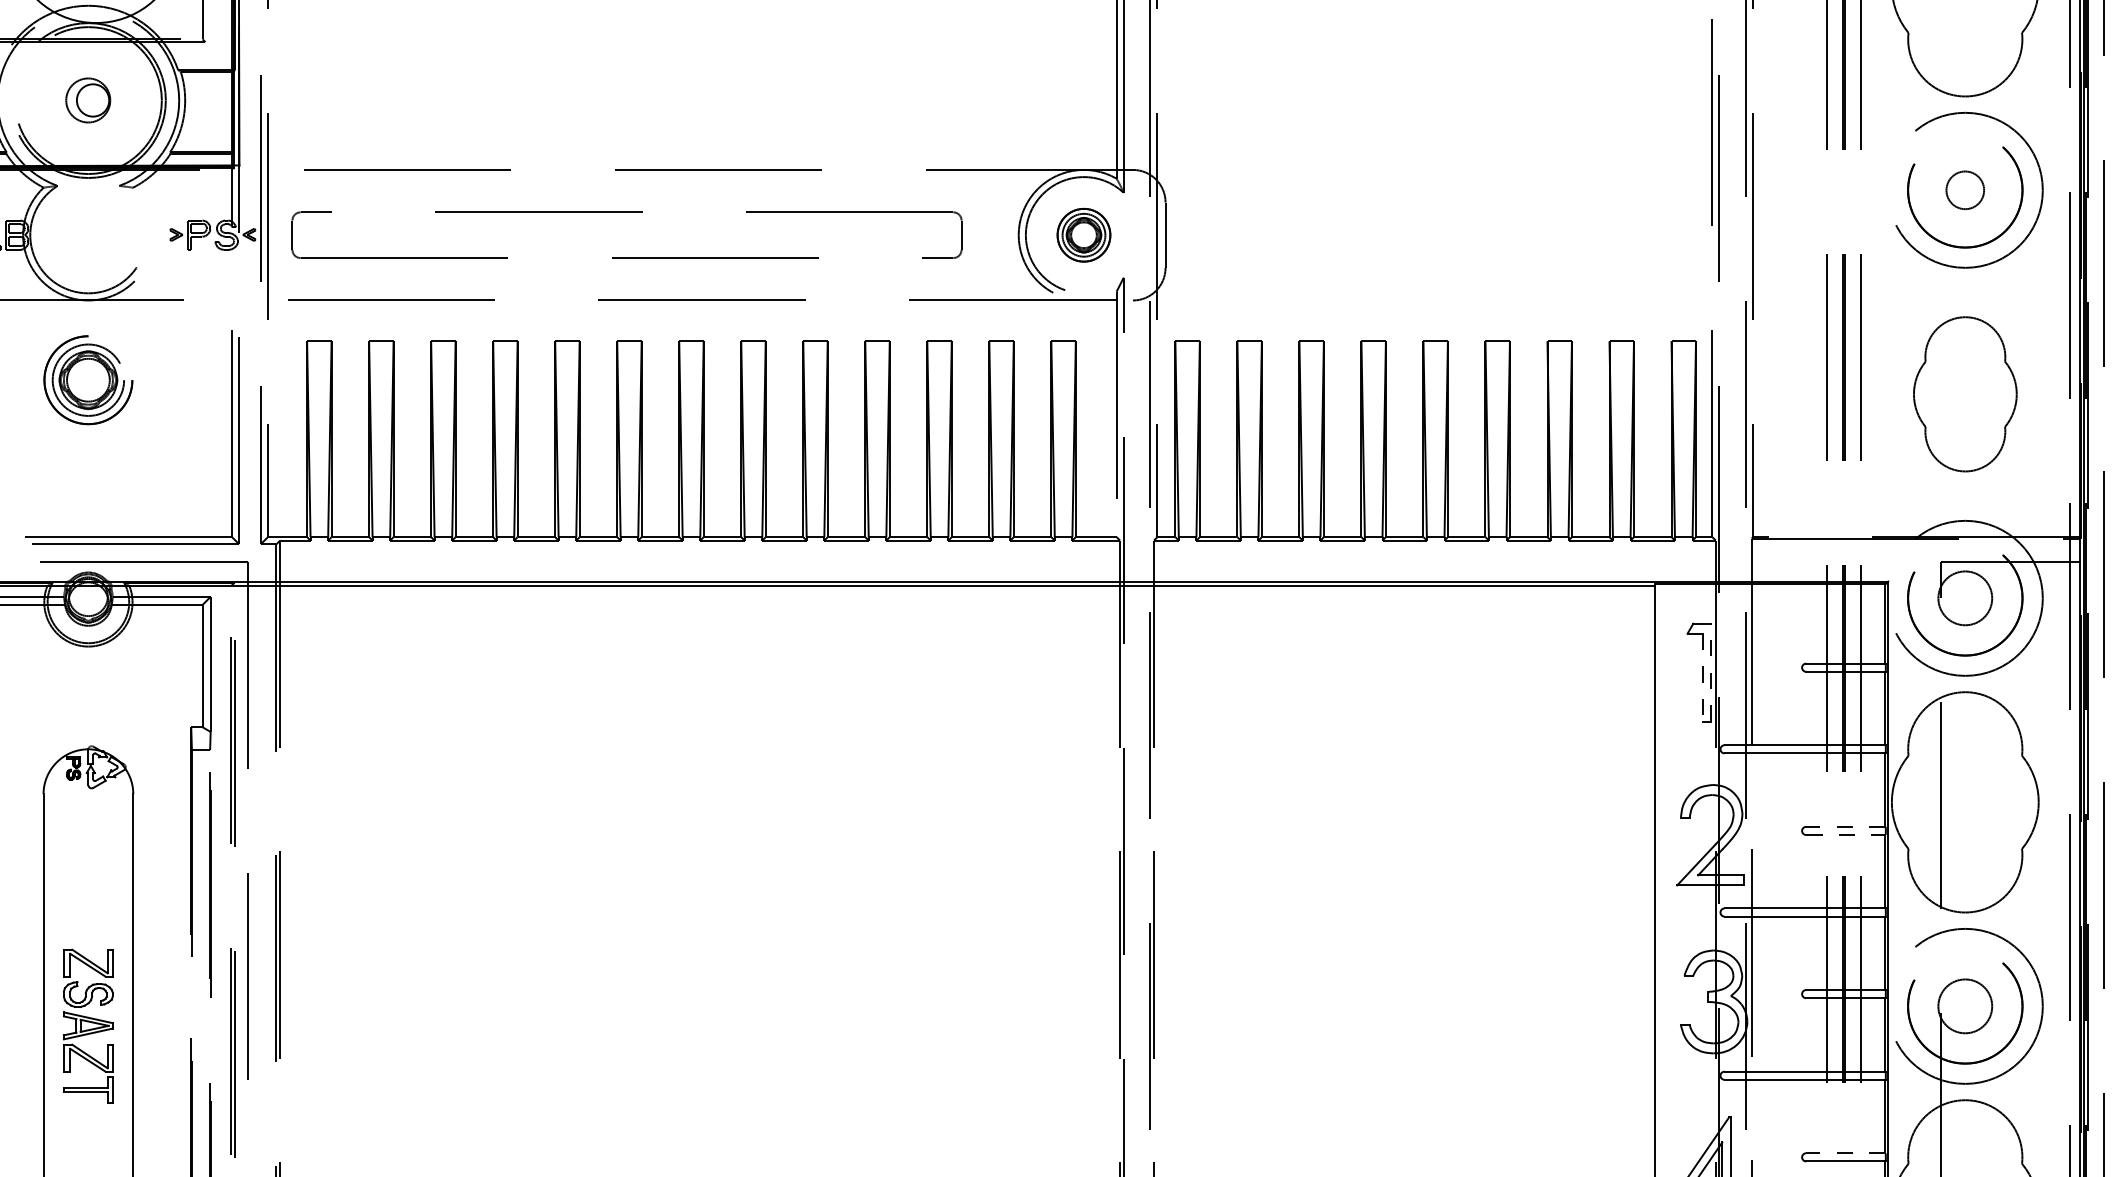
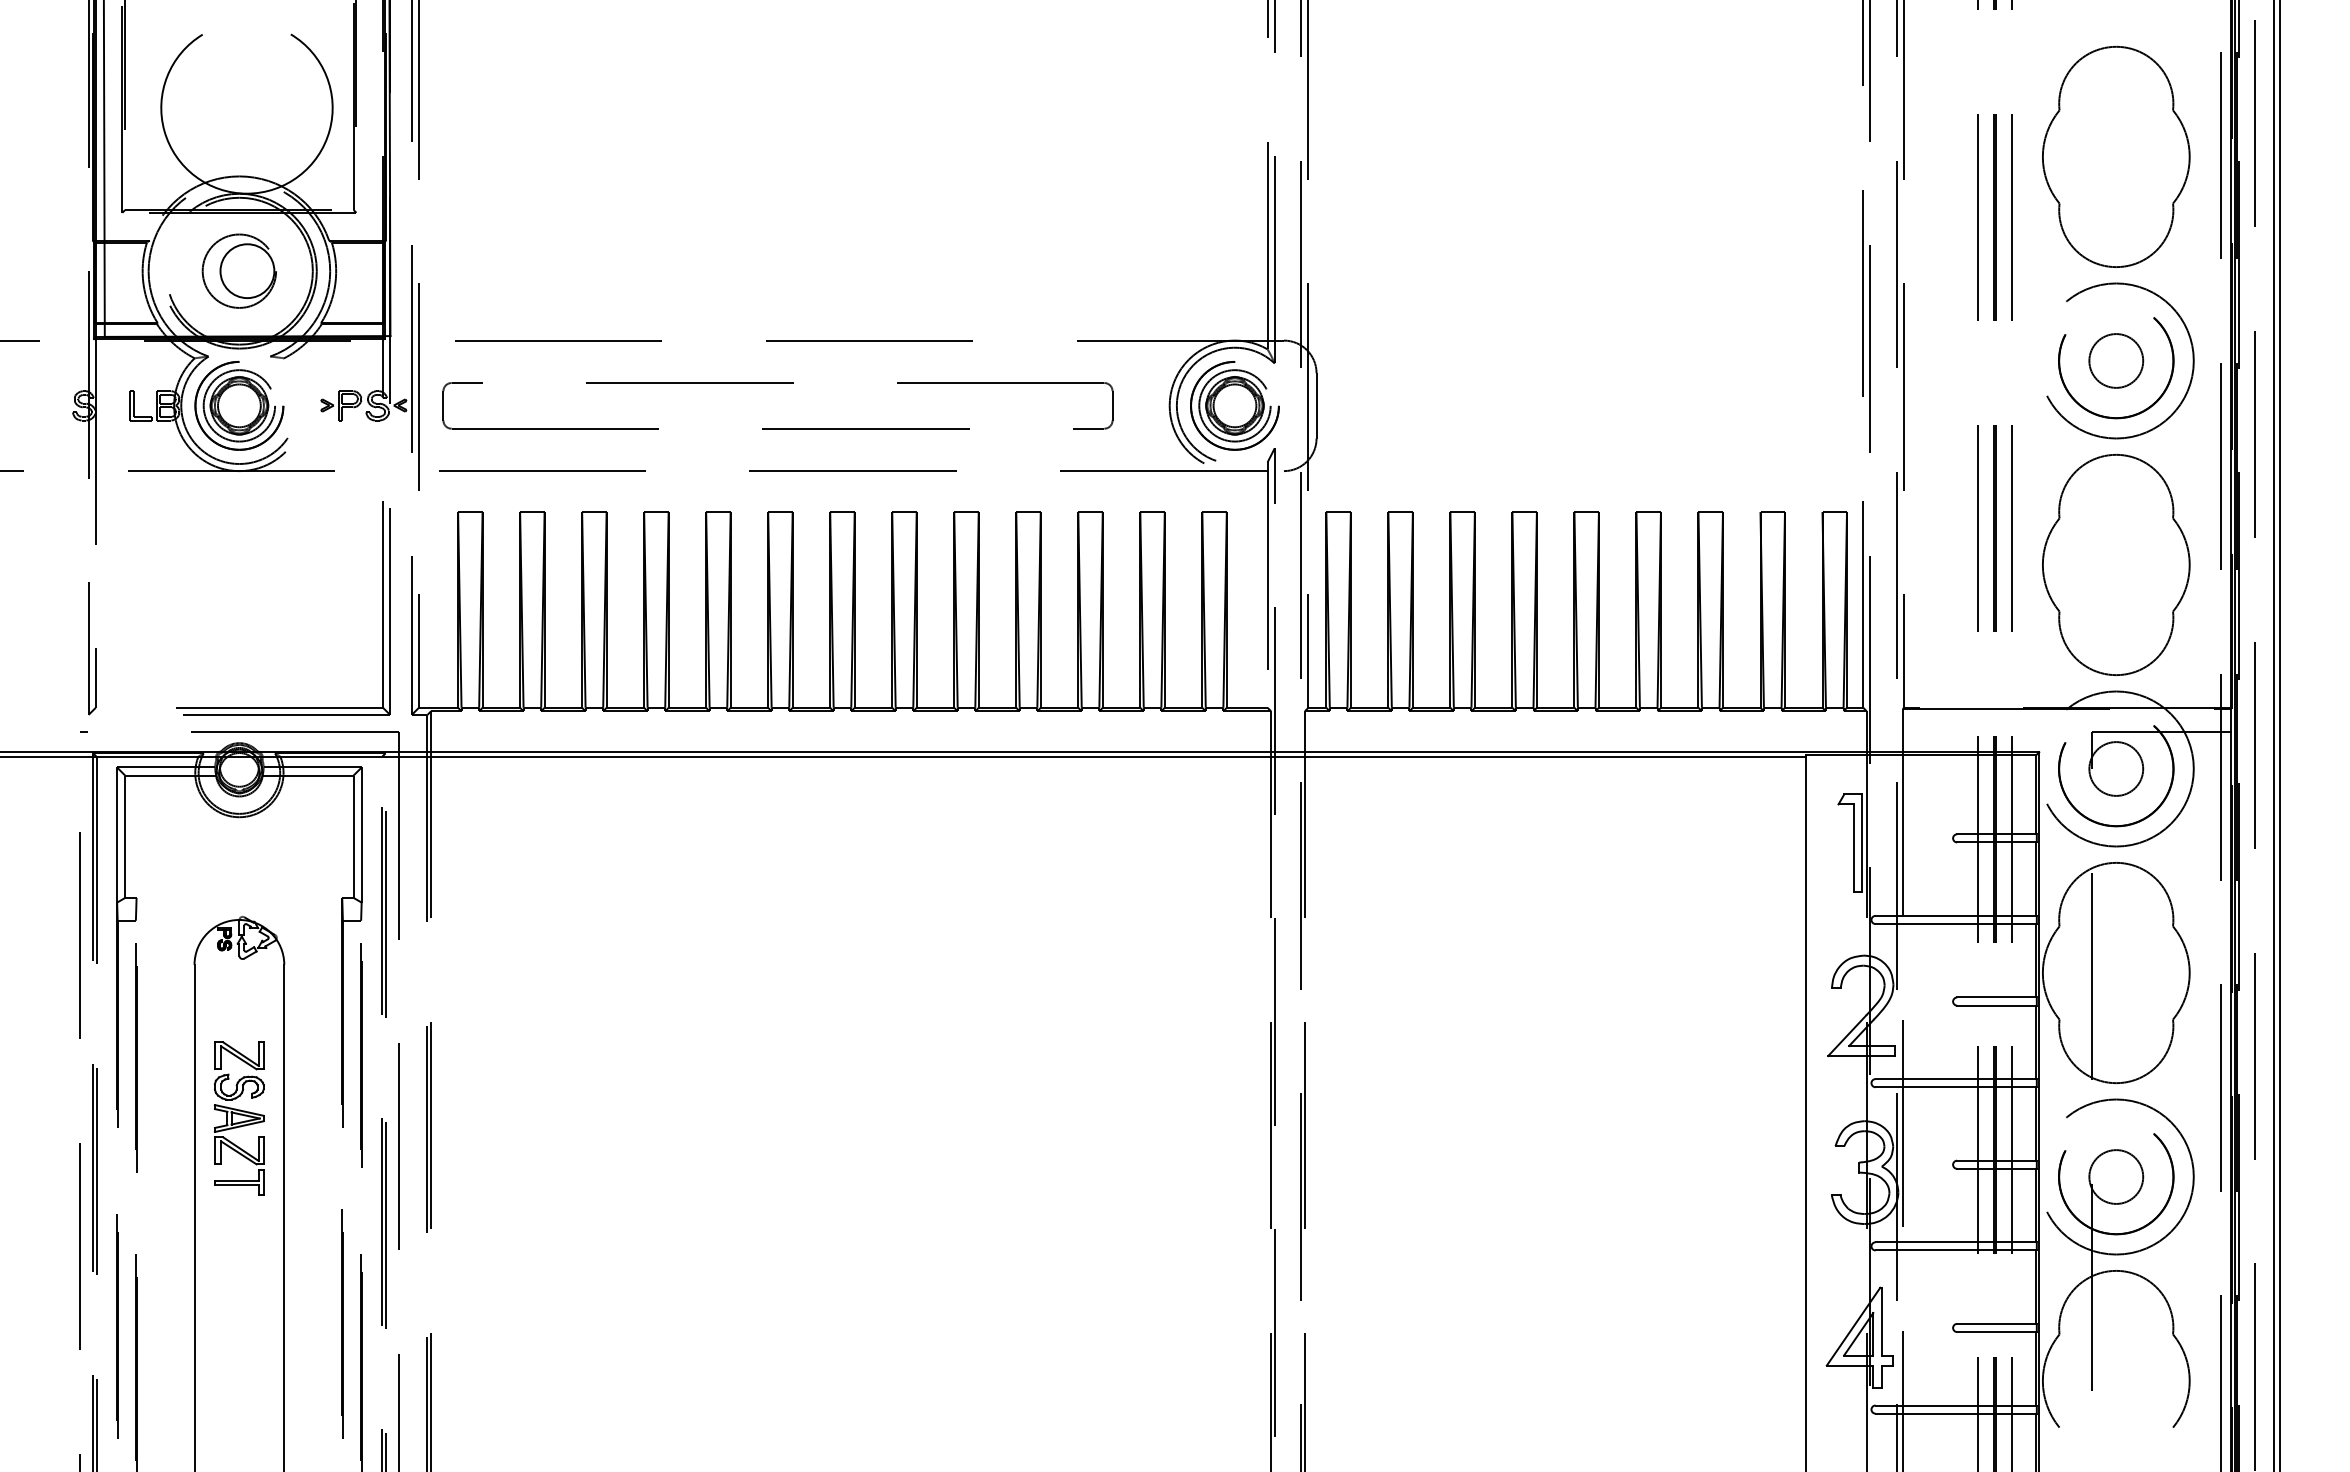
part: (87, 99) -> (238, 270), size x1.67
circle: (1965, 189) -> (2116, 360), size x1.43
part: (1083, 234) -> (1234, 405), size x1.67
part: (88, 379) -> (239, 405), moved
part: (1965, 393) -> (2116, 564), size x1.43
line: (1711, 672) -> (1862, 843), dashed -> solid
line: (1702, 677) -> (1853, 848), dashed -> solid
line: (1845, 826) -> (1996, 997), dashed -> solid
line: (1845, 834) -> (1996, 1005), dashed -> solid
part: (87, 1025) -> (238, 1118), moved
line: (1845, 1152) -> (1996, 1323), dashed -> solid

